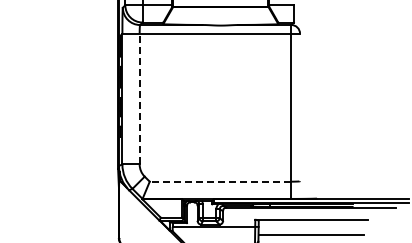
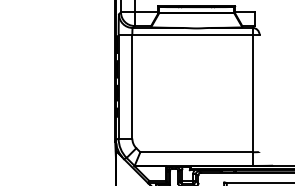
line: (139, 98) -> (132, 86), dashed -> solid
line: (220, 181) -> (196, 152), dashed -> solid

